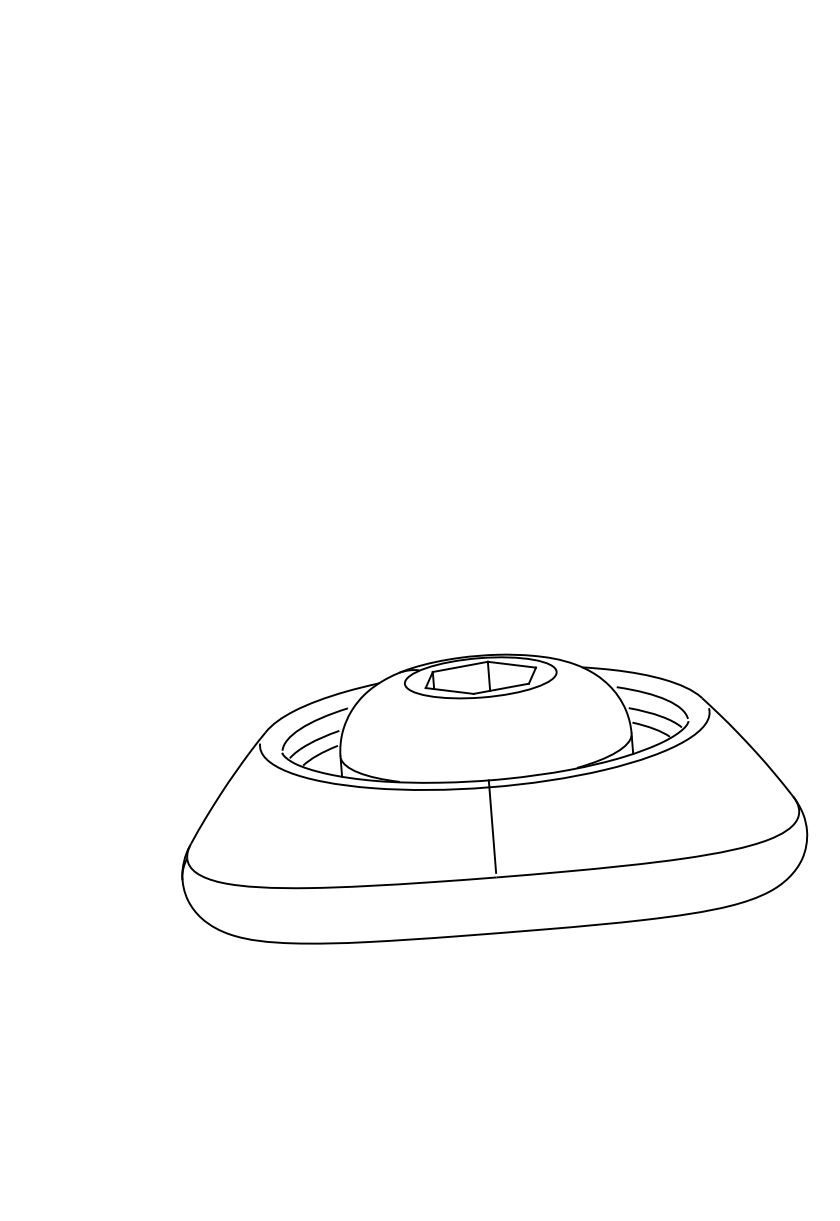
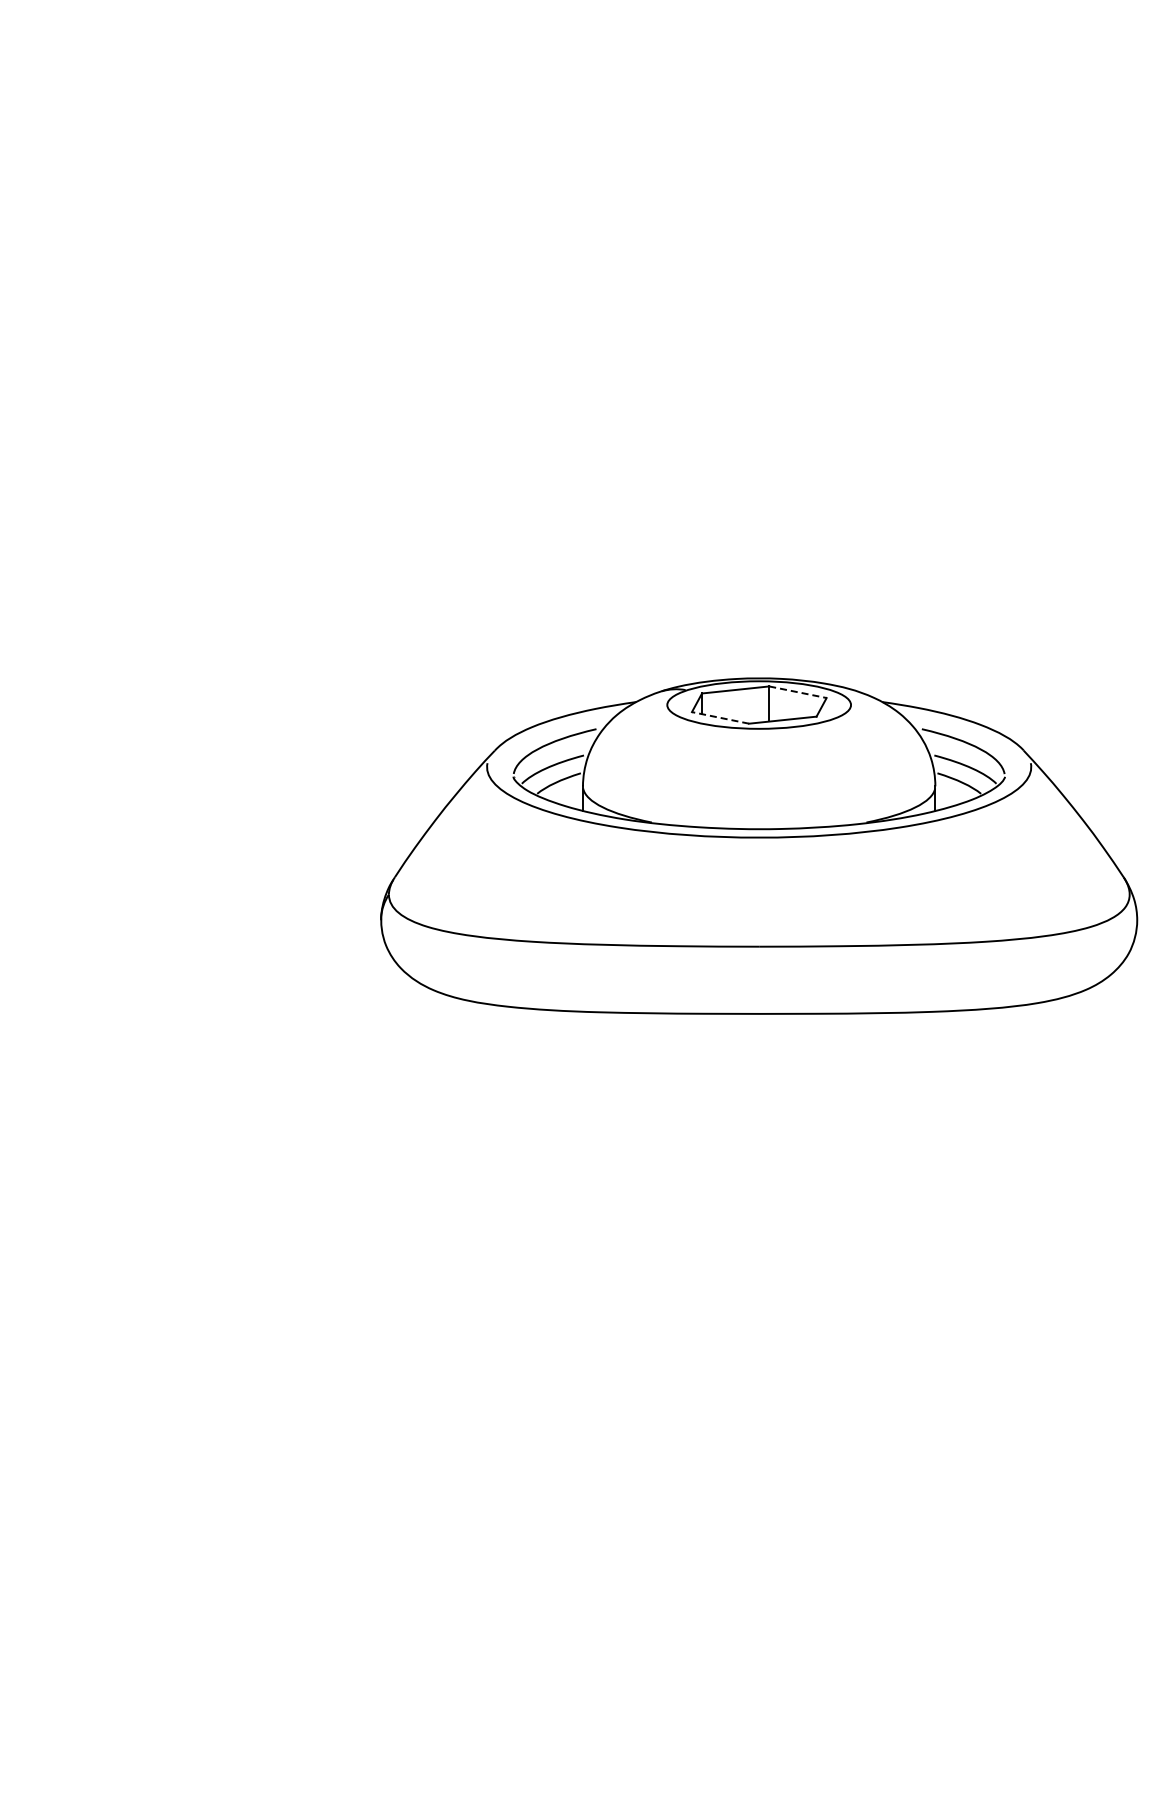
line: (512, 664) -> (798, 692), solid -> dashed
line: (449, 690) -> (720, 717), solid -> dashed
line: (492, 826) -> (759, 885), removed

